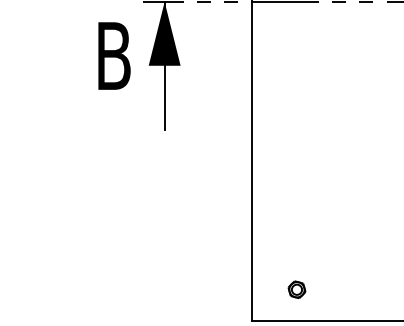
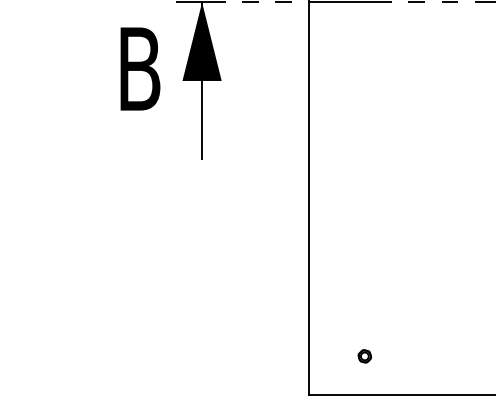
part: (296, 289) -> (364, 356), size x0.62

